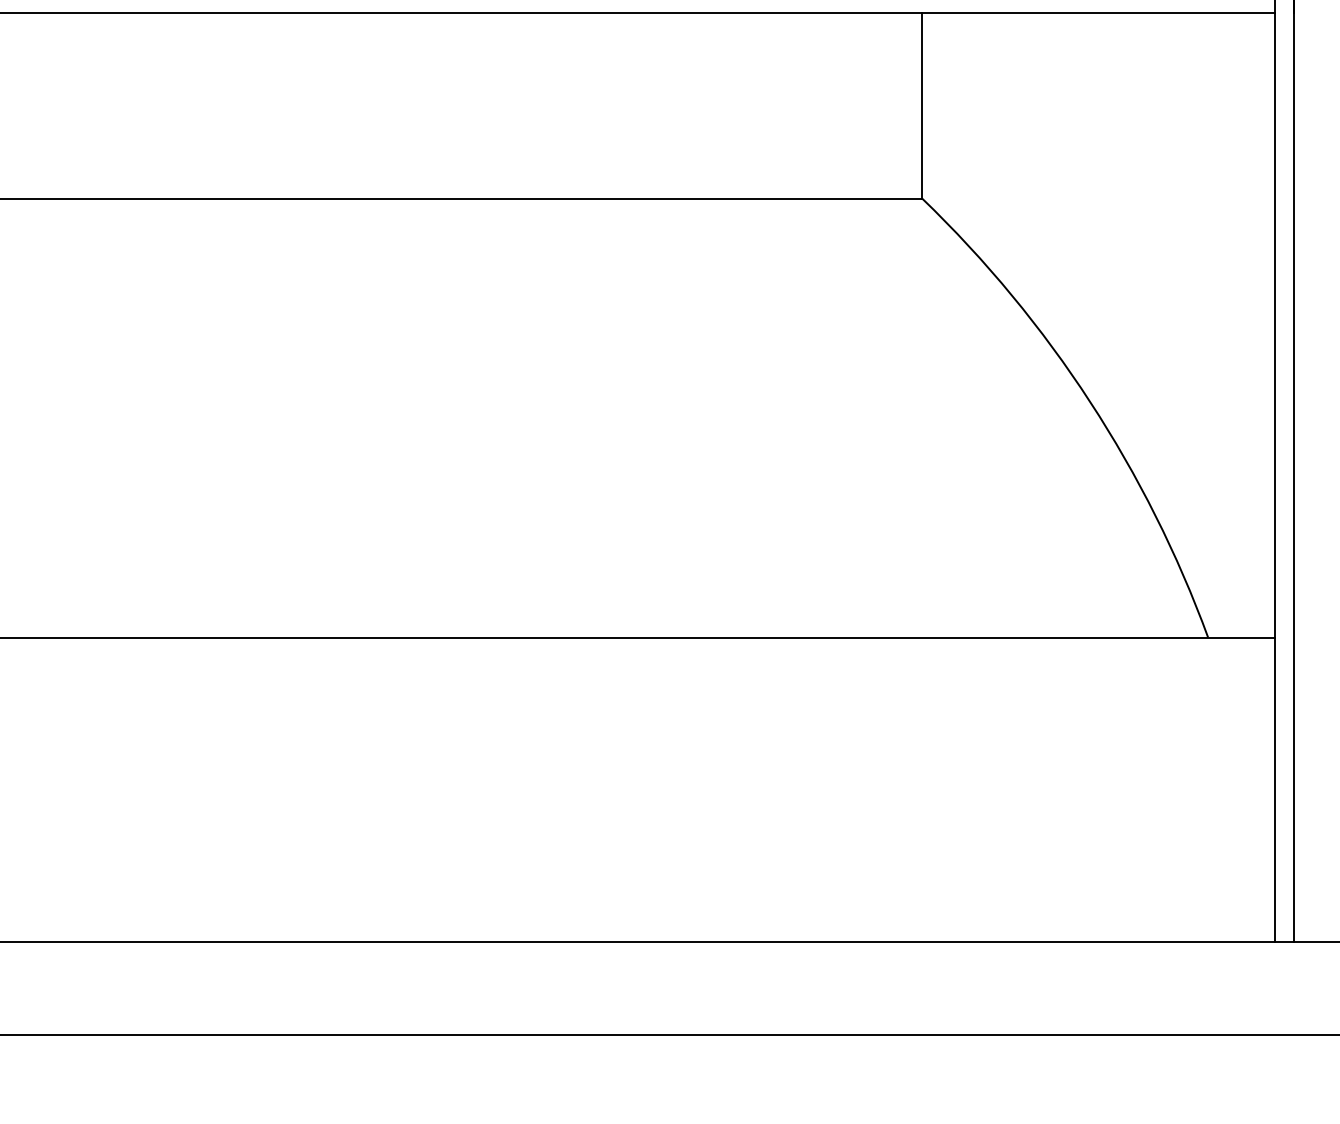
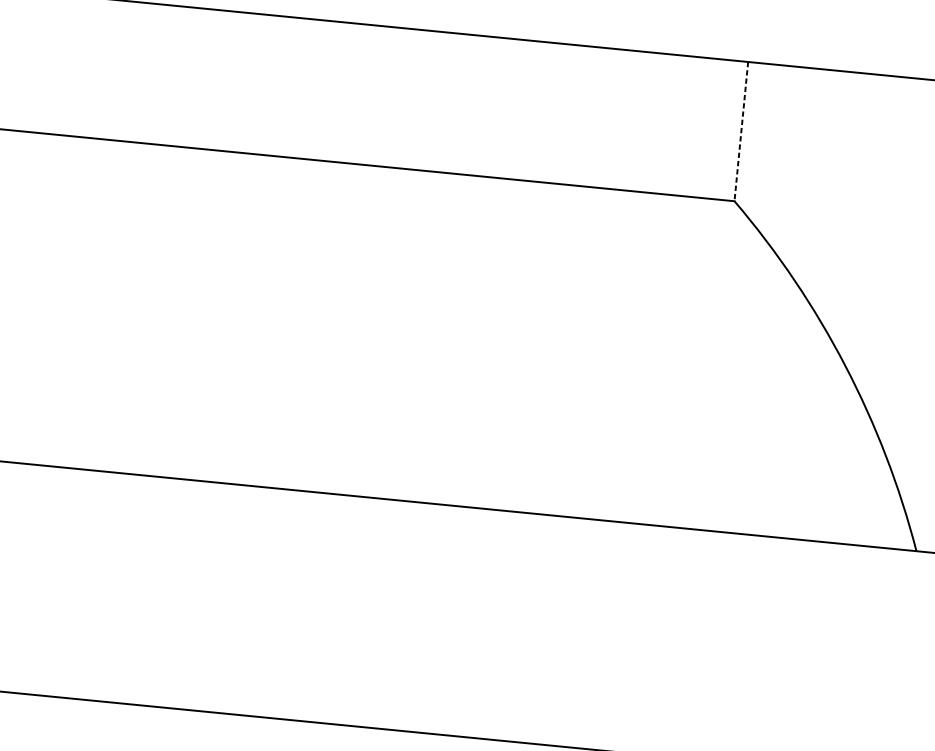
line: (922, 105) -> (741, 131), solid -> dashed

